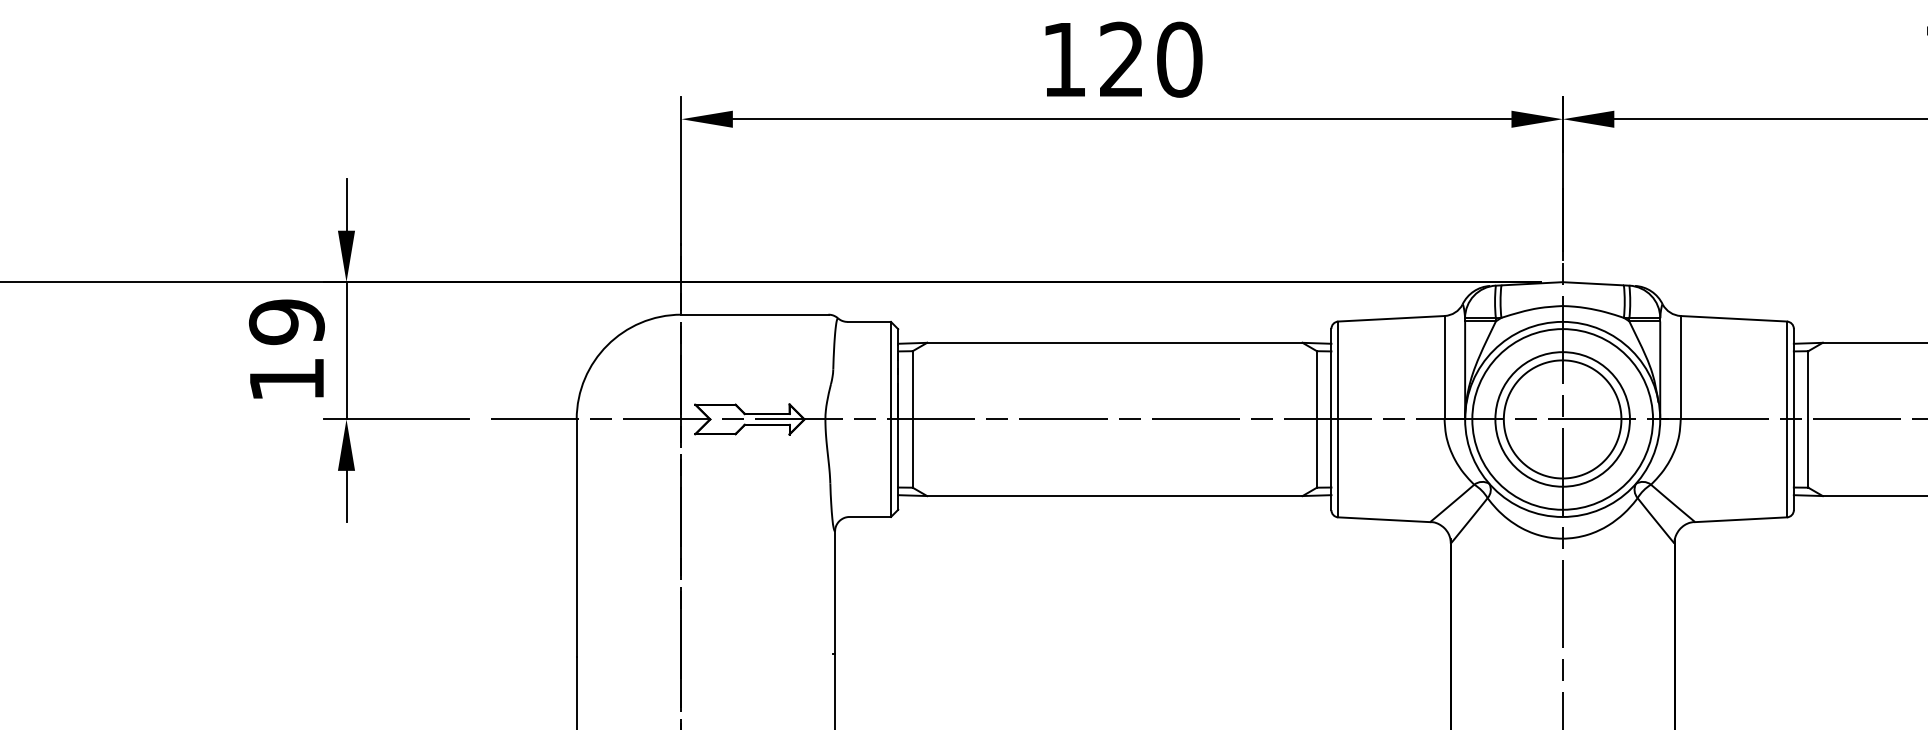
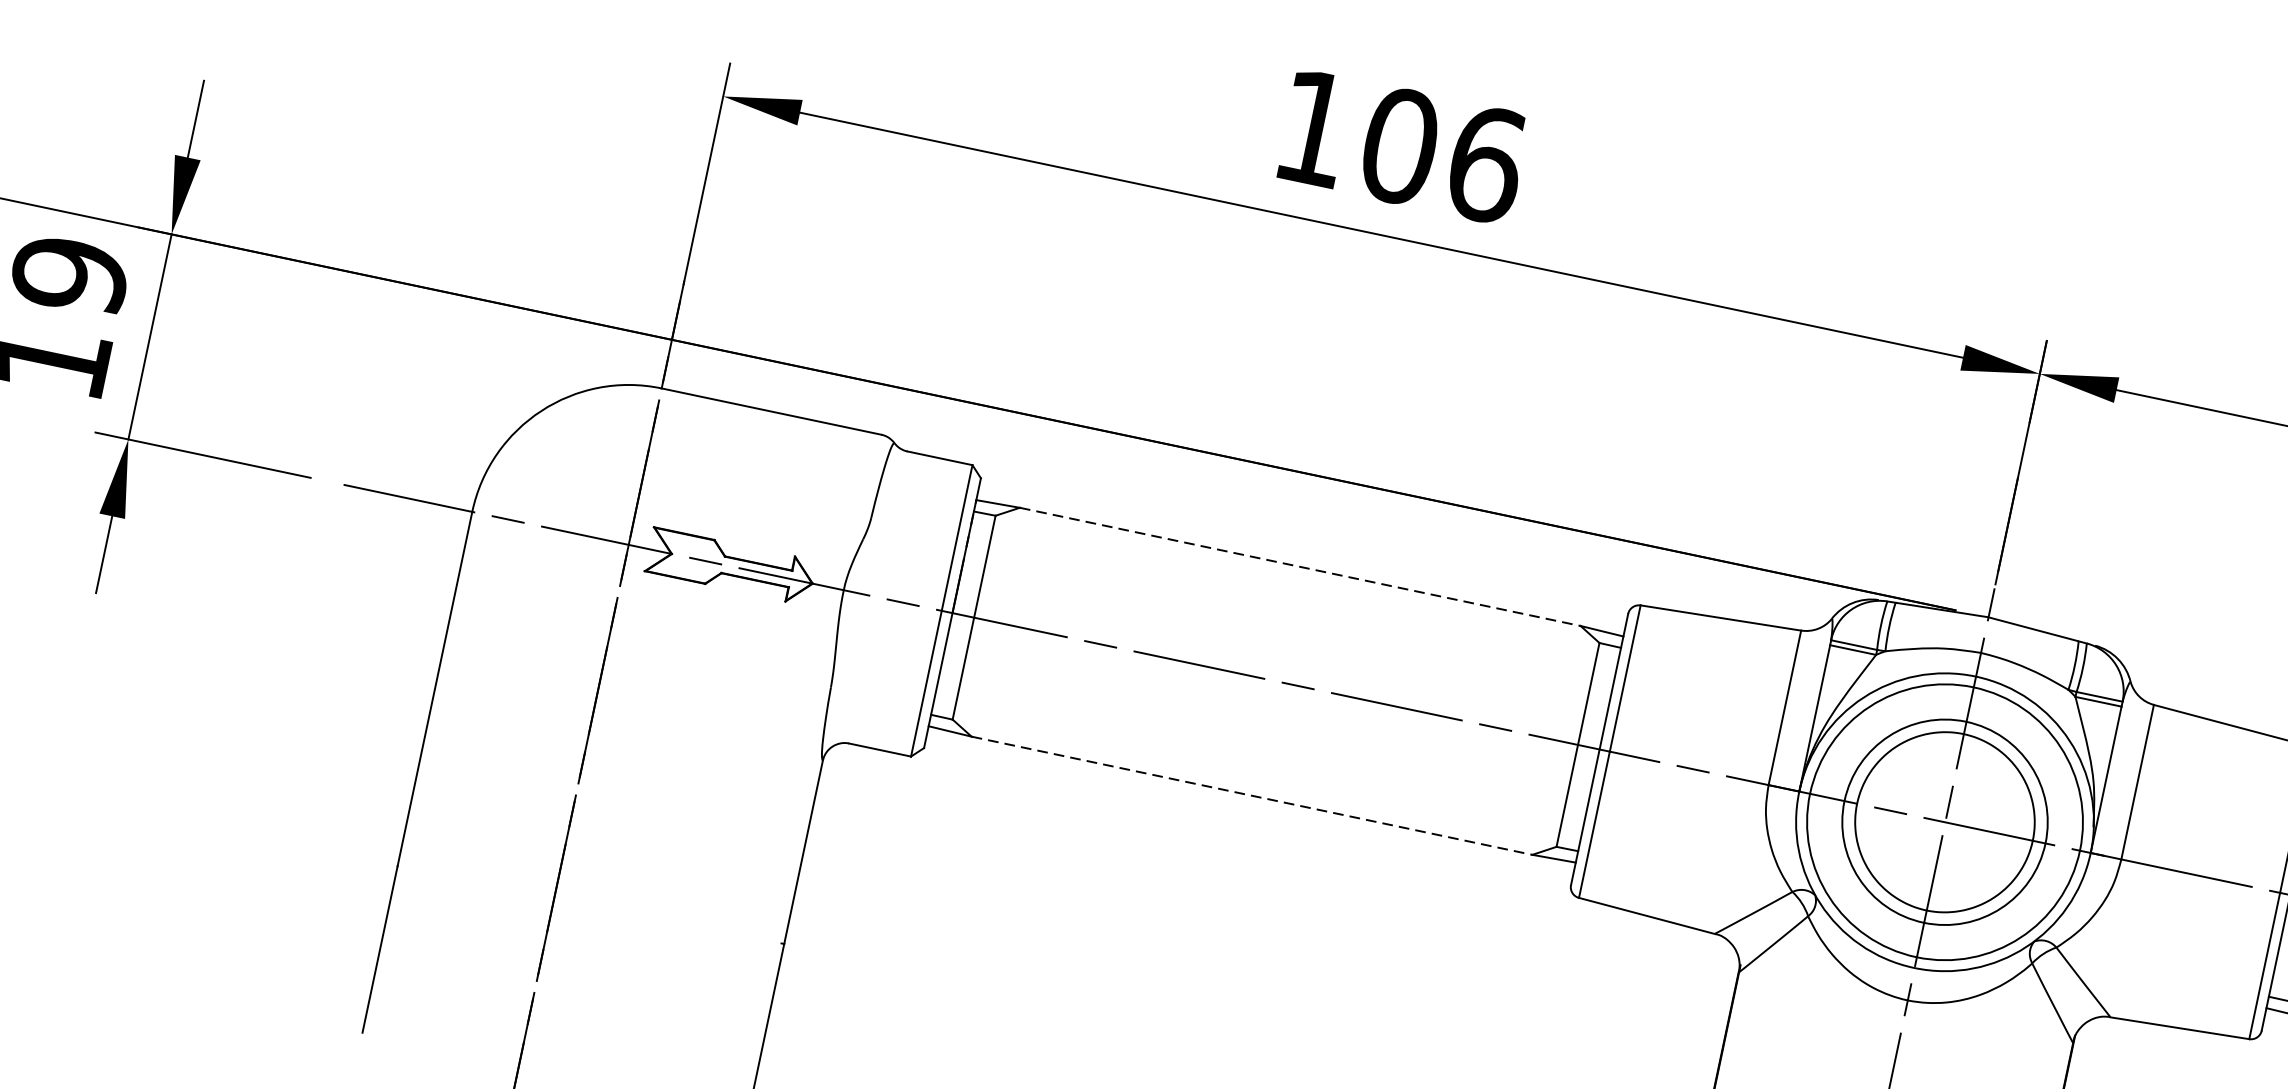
text: (1150, 59) -> (1442, 154), 120 -> 106
line: (1114, 342) -> (1299, 566), solid -> dashed
line: (1114, 496) -> (1251, 796), solid -> dashed

